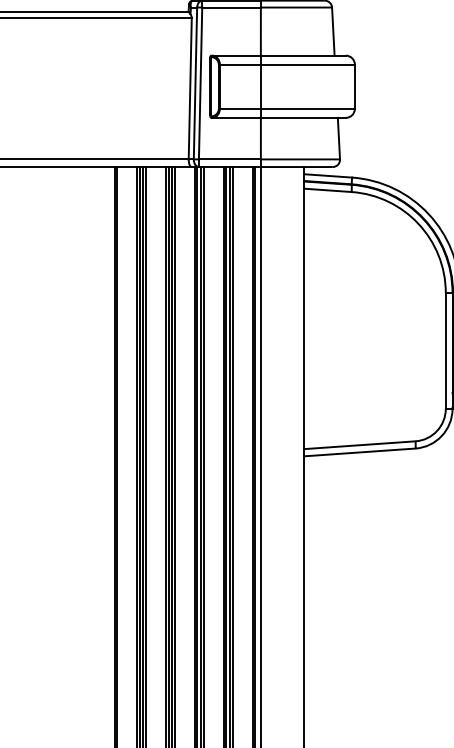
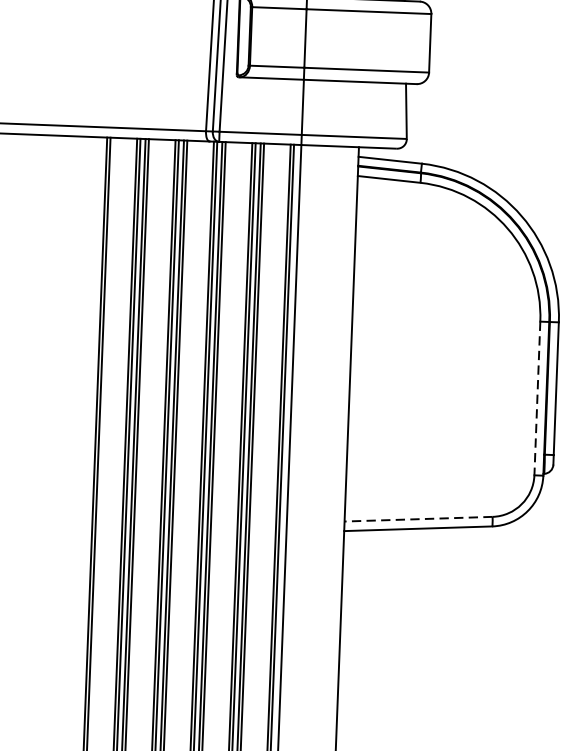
line: (445, 350) -> (536, 397), solid -> dashed
line: (359, 445) -> (418, 519), solid -> dashed

